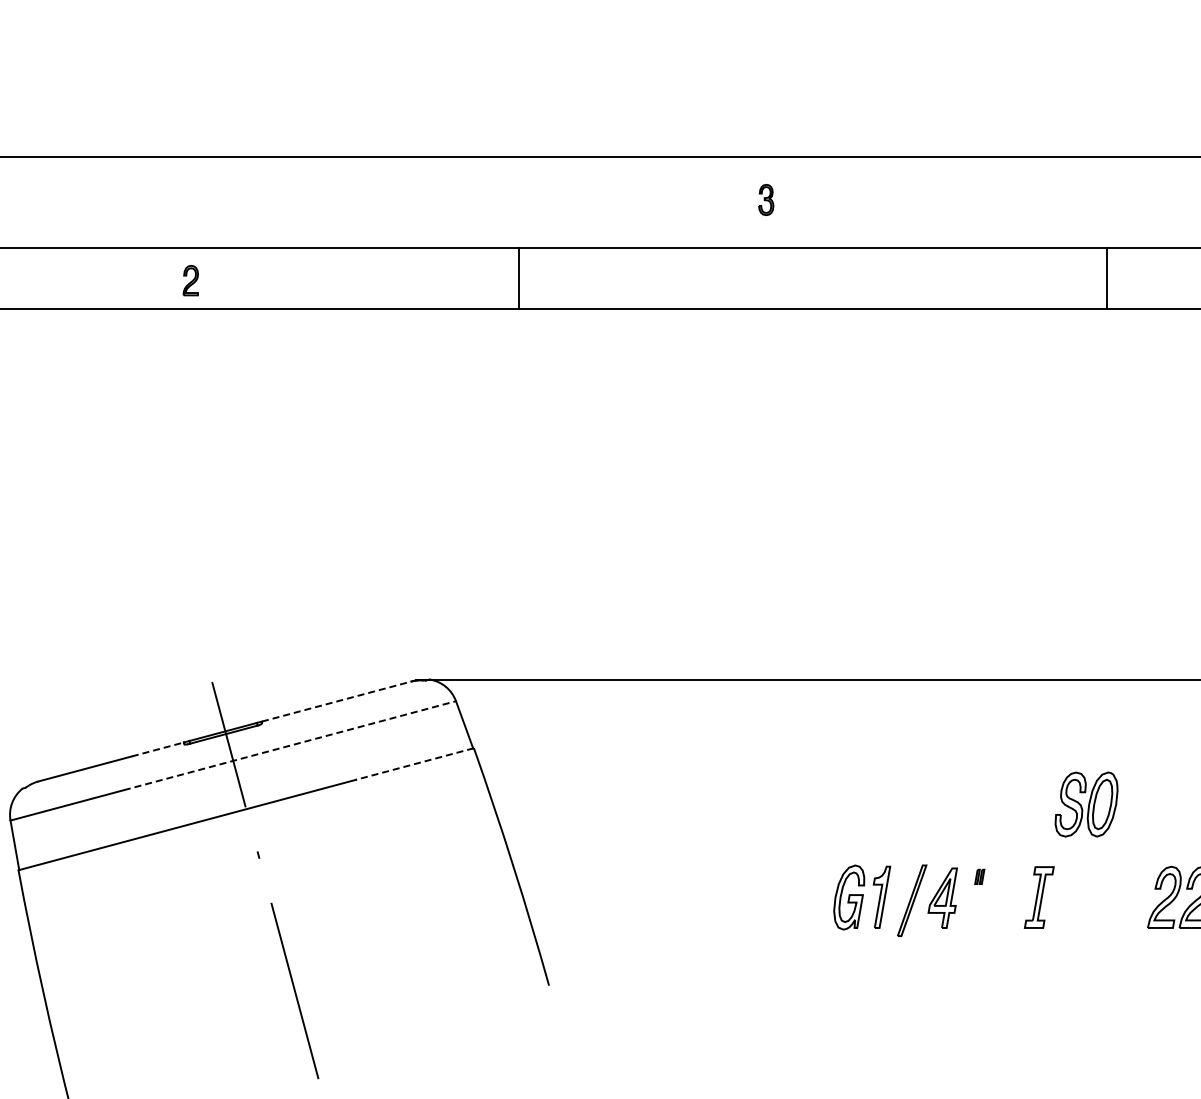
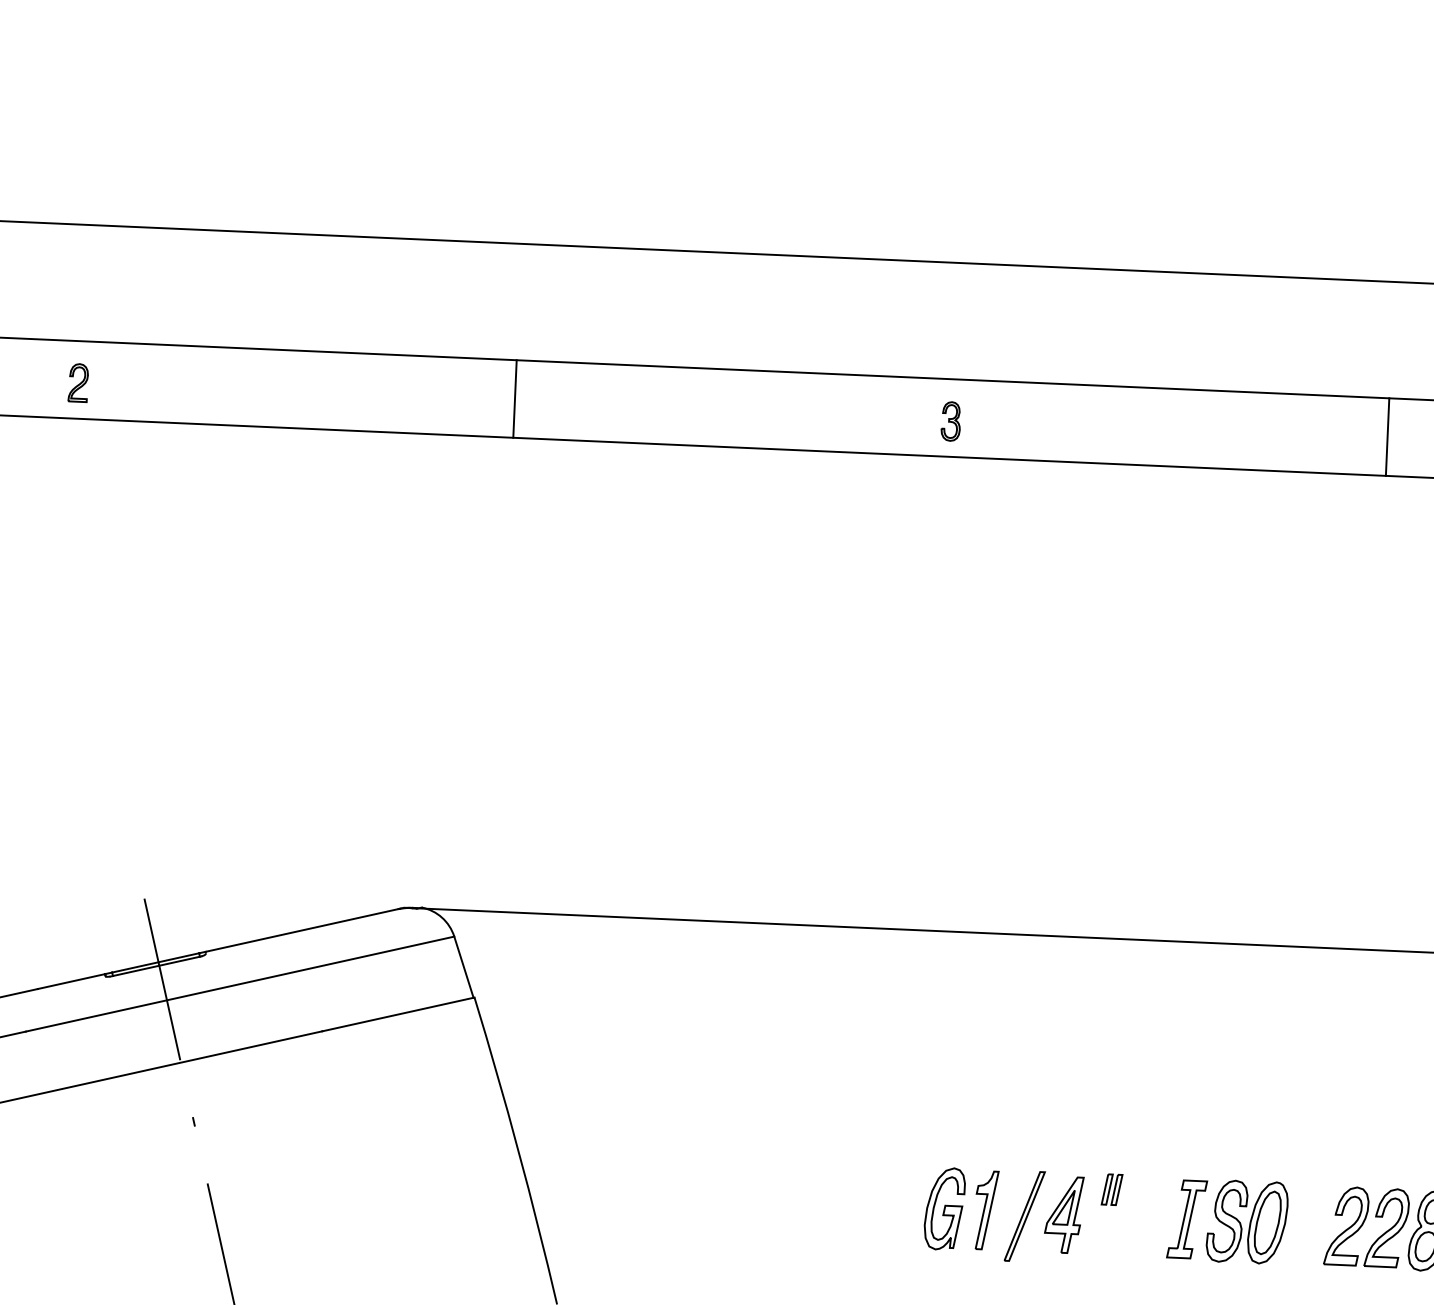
part: (766, 199) -> (951, 420), moved
line: (519, 277) -> (515, 398), moved
line: (1106, 277) -> (1387, 436), moved
part: (190, 280) -> (77, 382), moved
line: (337, 701) -> (303, 930), dashed -> solid
line: (289, 745) -> (239, 983), dashed -> solid
line: (157, 749) -> (71, 981), dashed -> solid
line: (414, 764) -> (397, 1015), dashed -> solid
part: (1086, 804) -> (1247, 1222), moved
part: (979, 876) -> (1111, 1189), size x1.67

